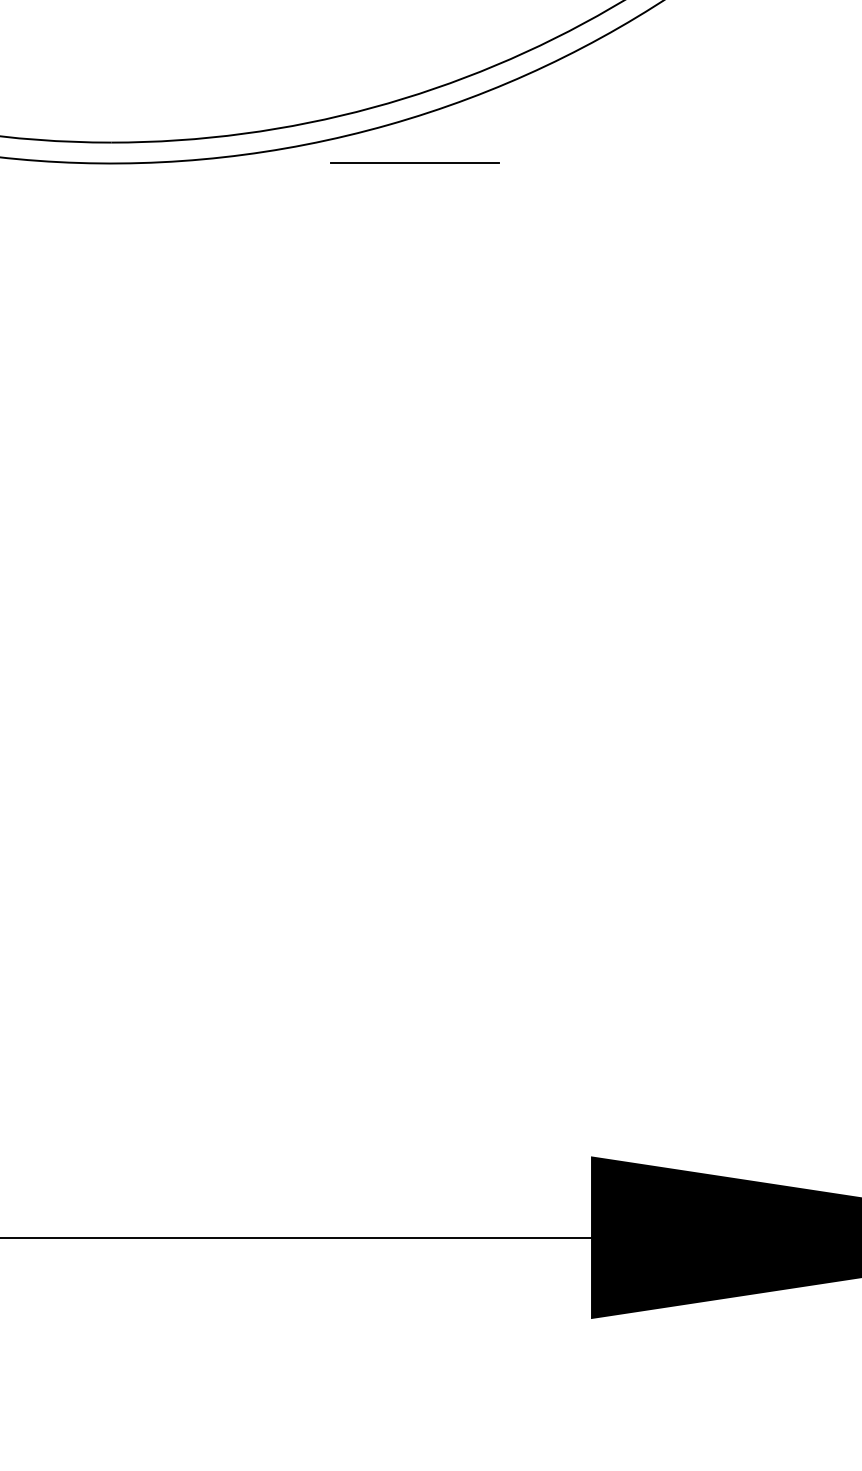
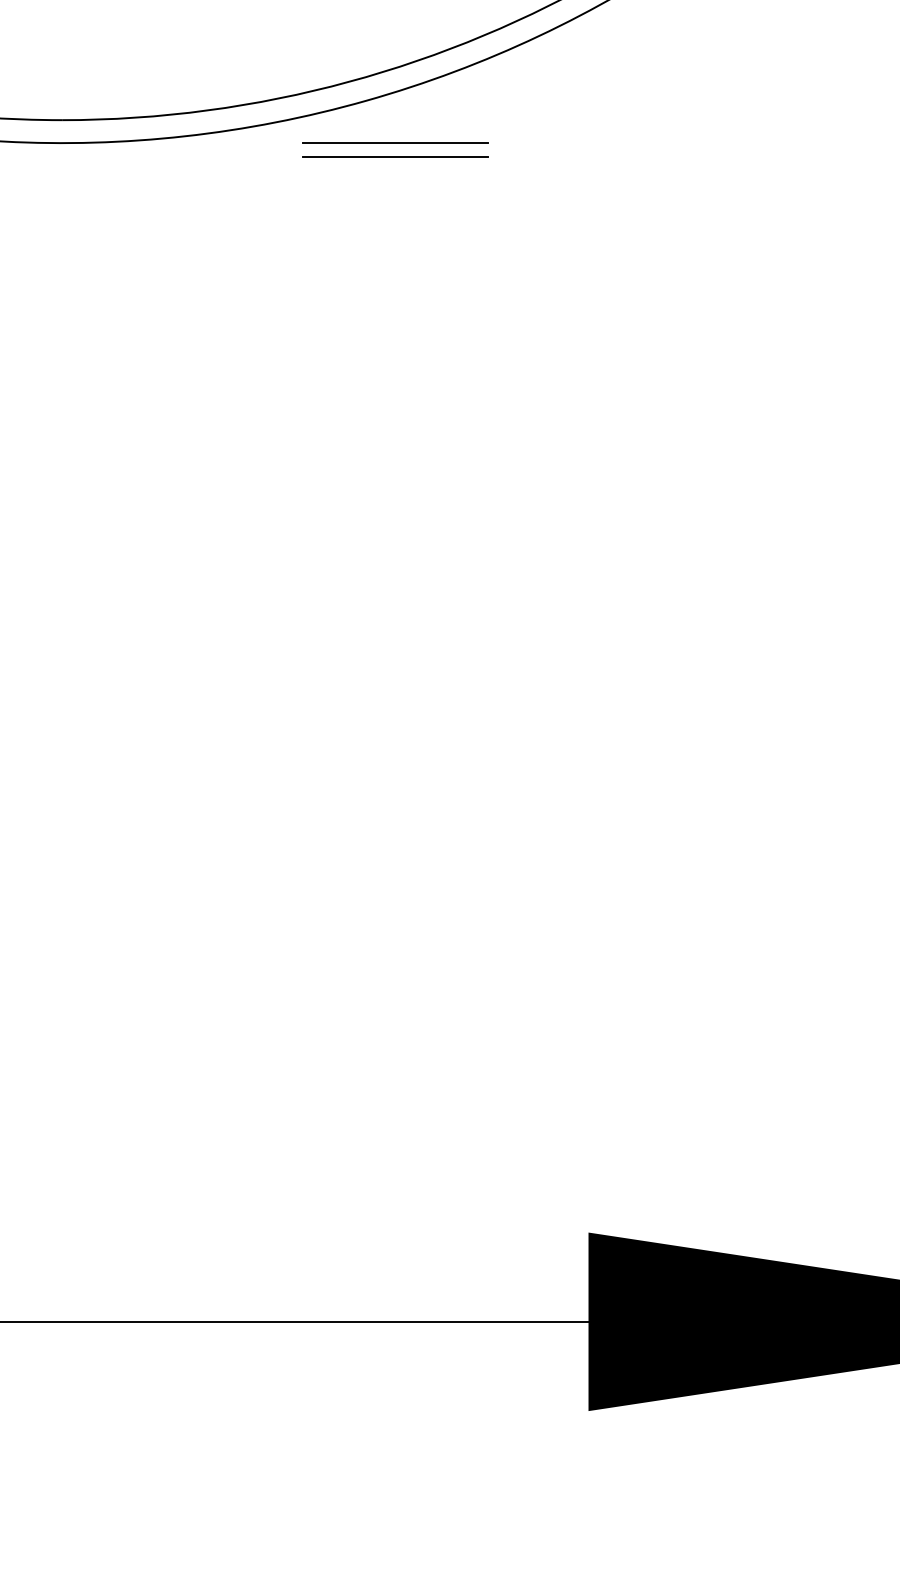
line: (414, 175) -> (394, 156), added

